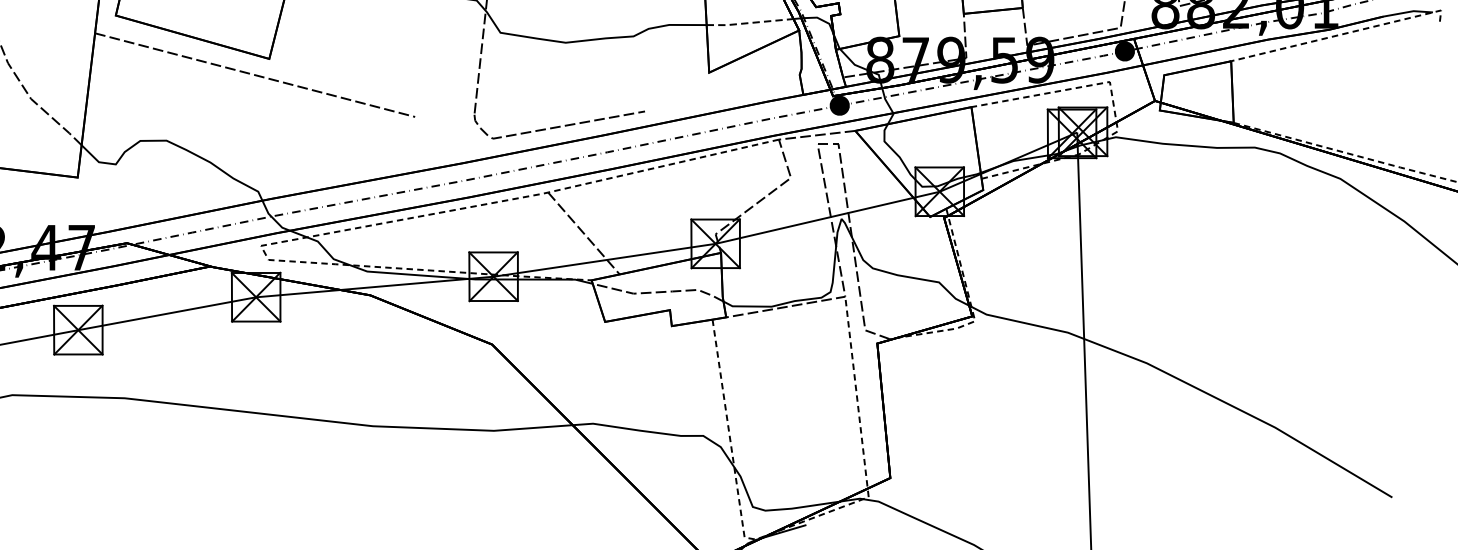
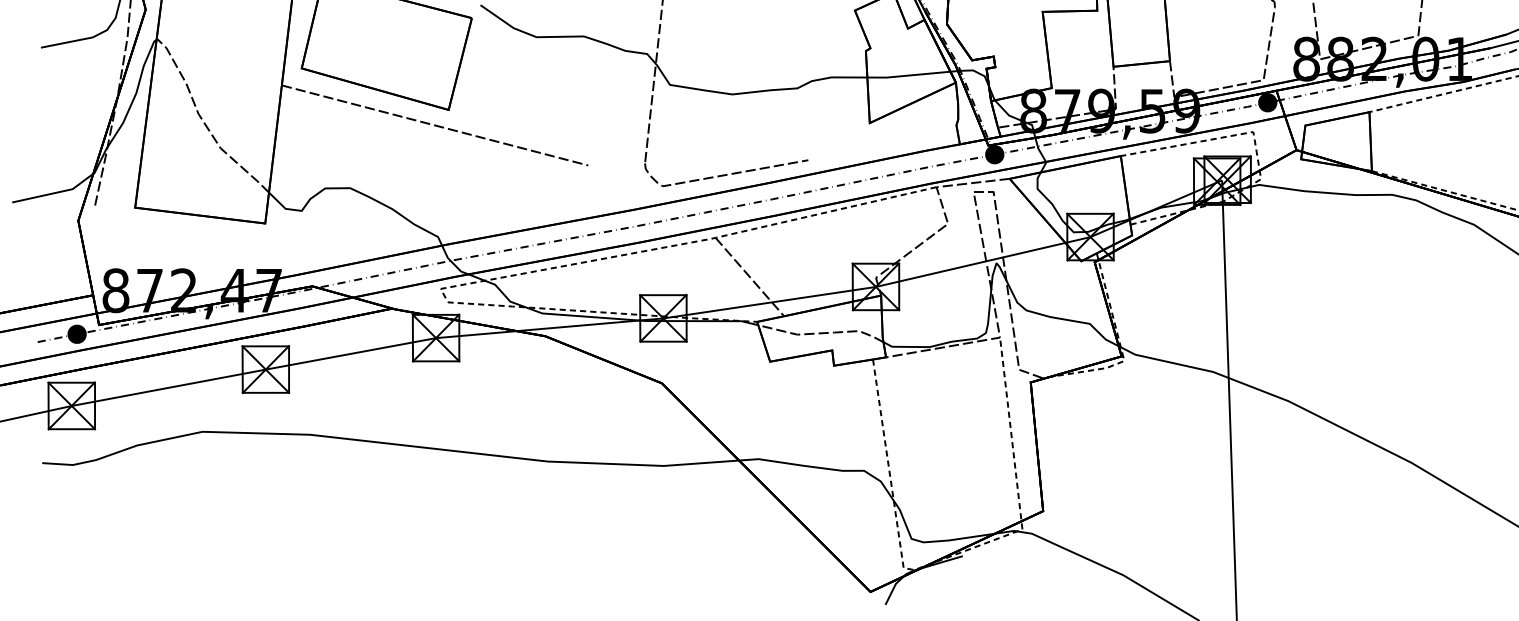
line: (749, 22) -> (908, 75), dashed -> solid

